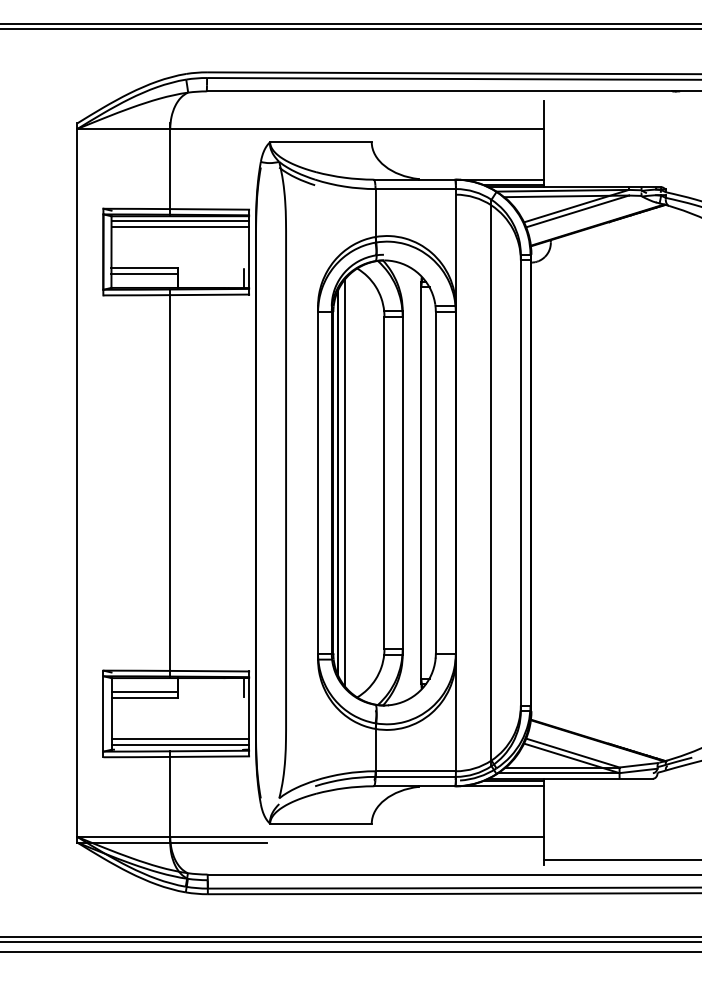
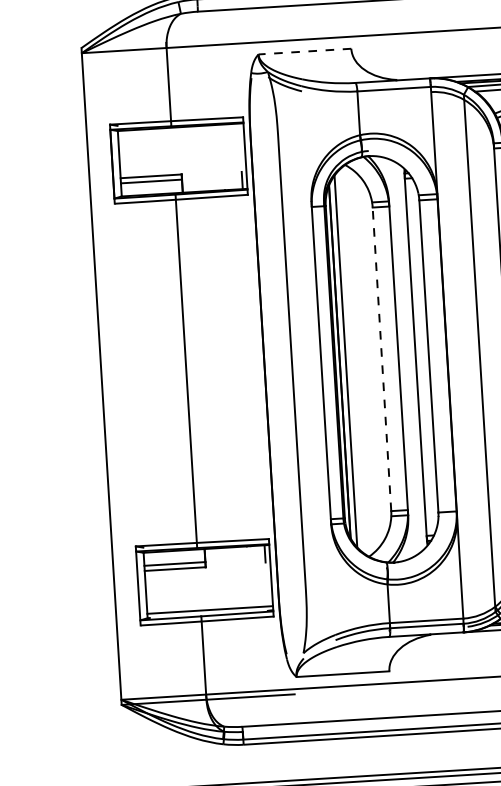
line: (320, 142) -> (304, 51), solid -> dashed
line: (180, 220) -> (181, 131), removed
line: (180, 226) -> (181, 136), removed
line: (384, 482) -> (381, 358), solid -> dashed
line: (180, 739) -> (210, 604), removed

